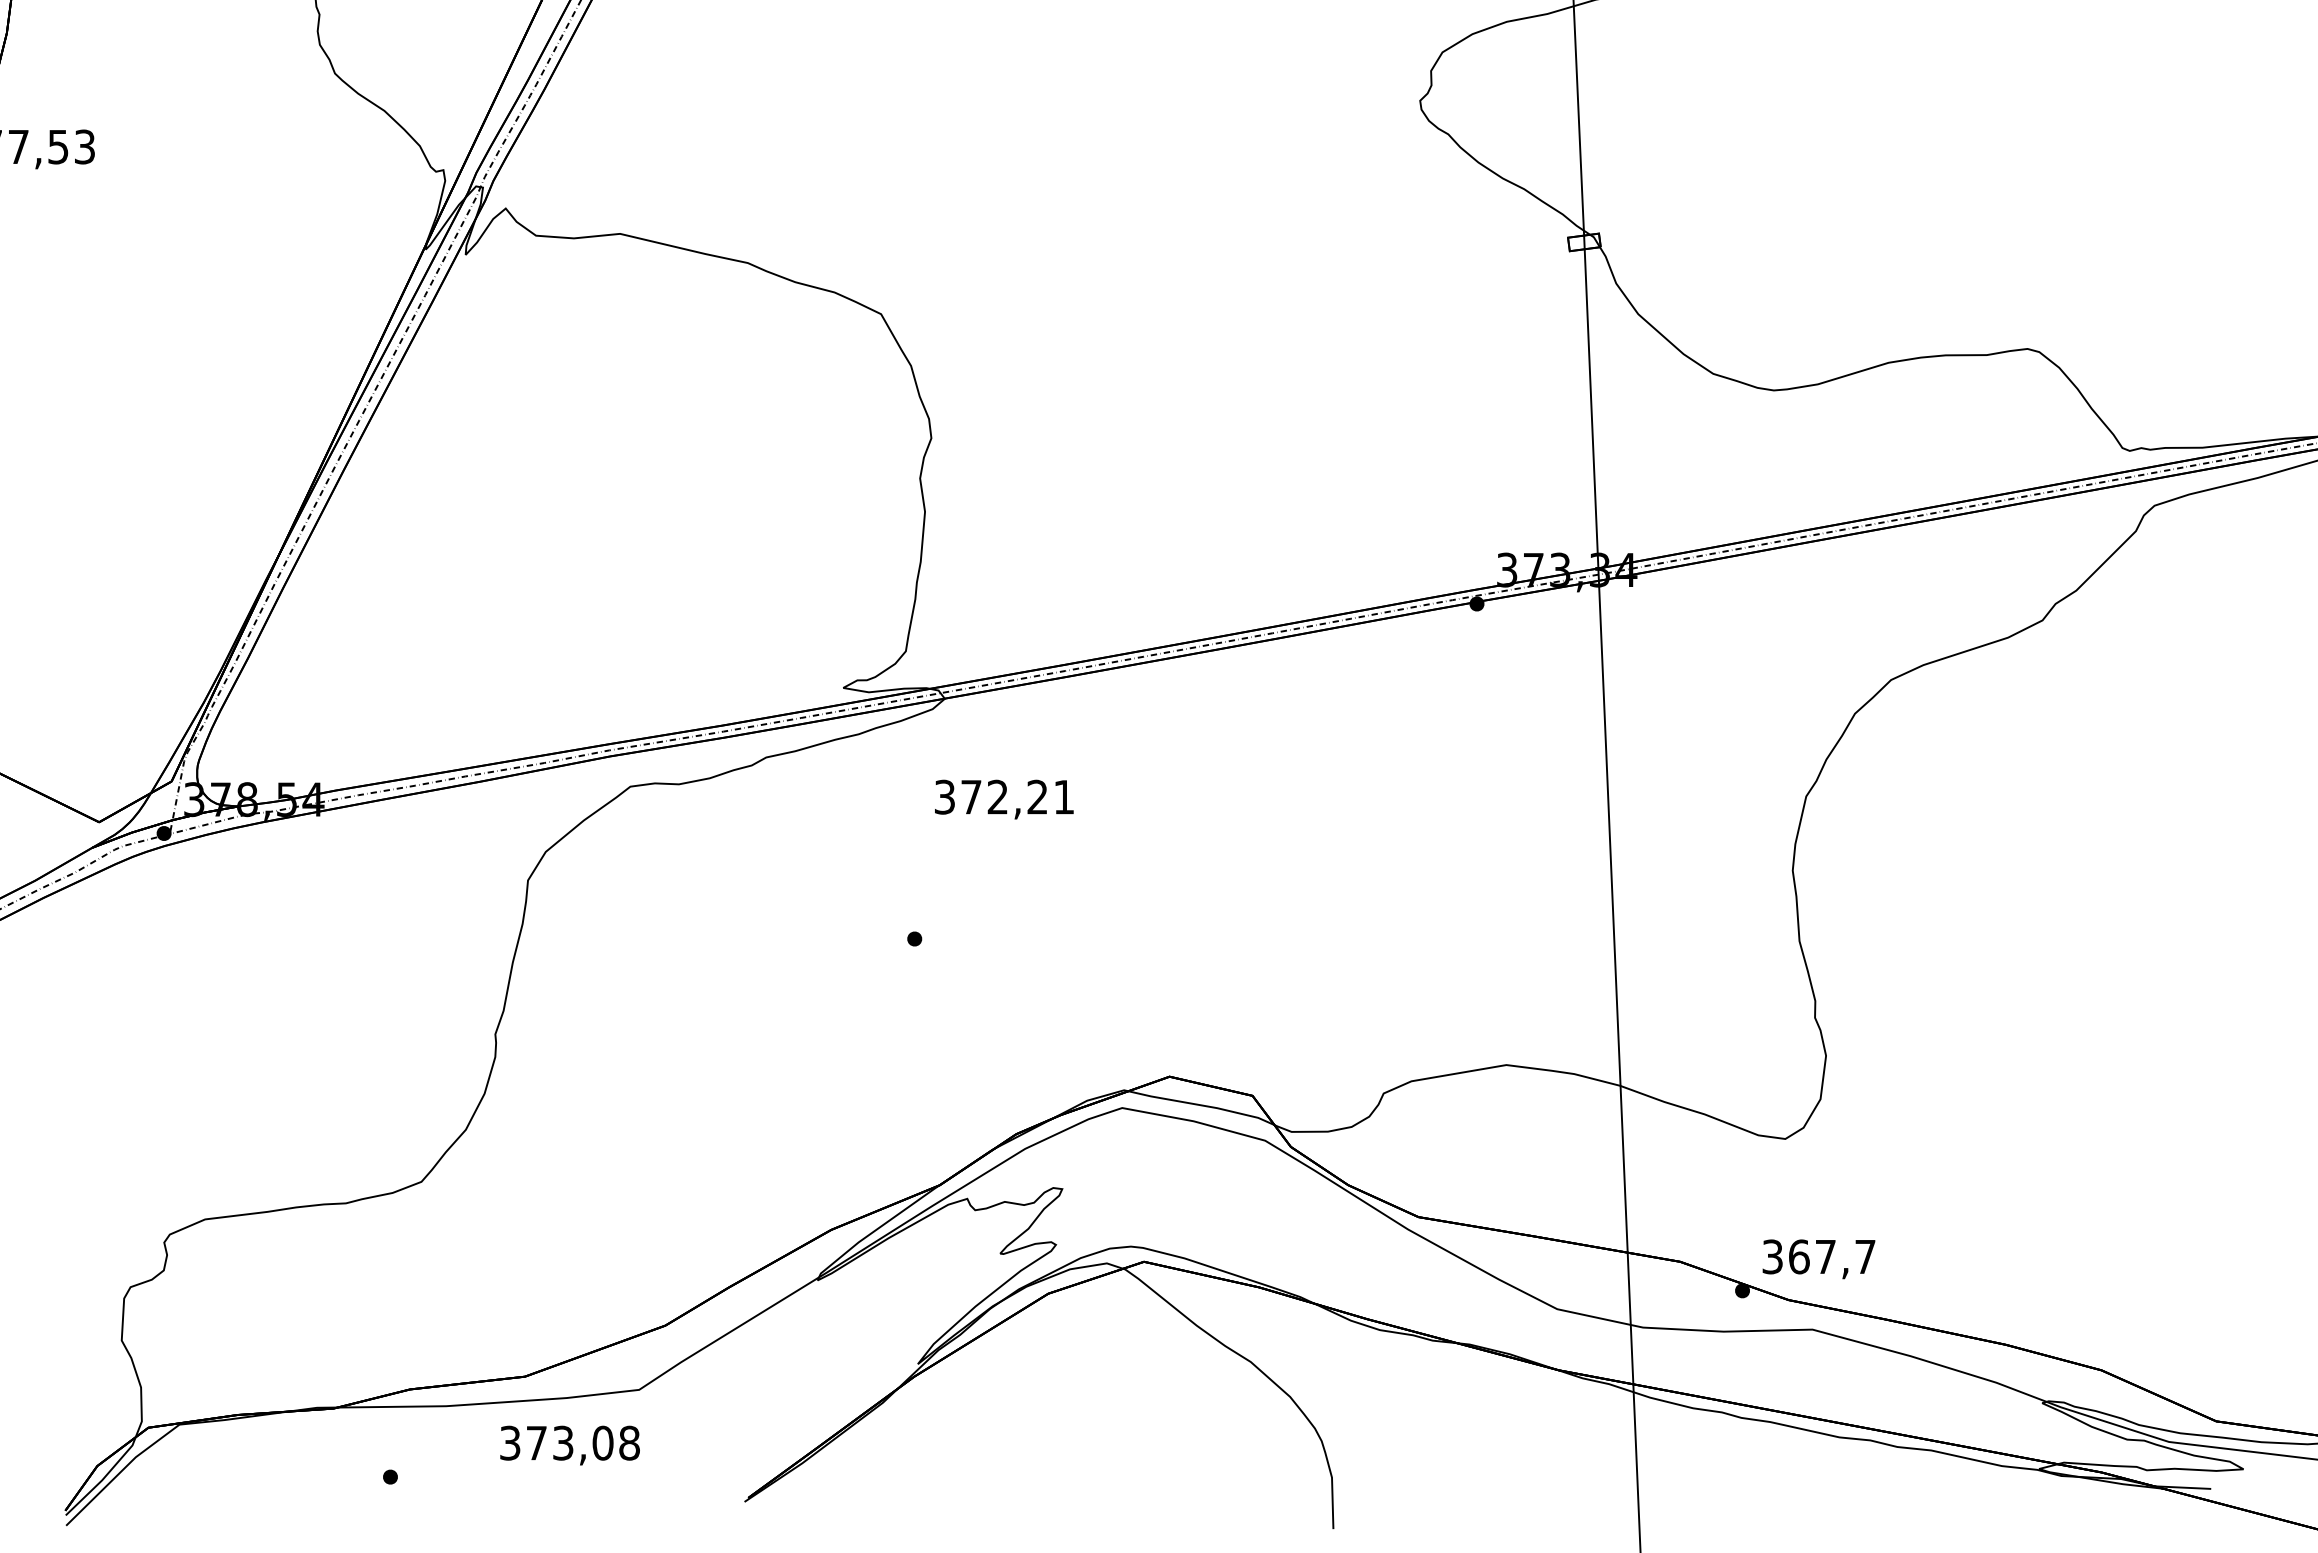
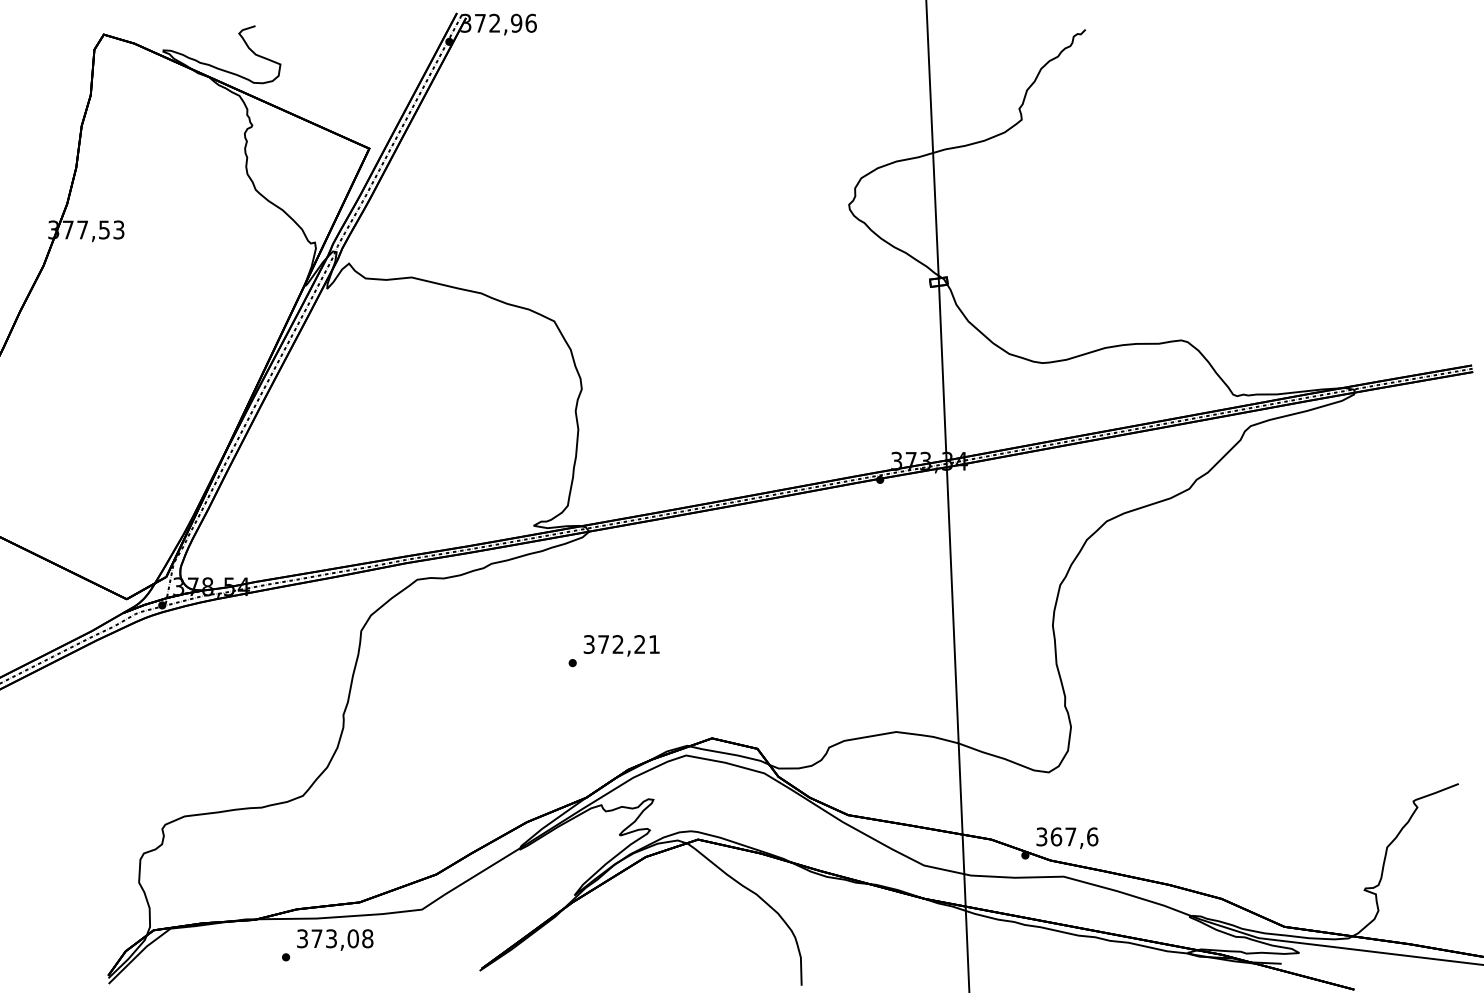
text: (1003, 798) -> (621, 645), moved
text: (1865, 1256) -> (1092, 836), 367,7 -> 367,6
text: (570, 1444) -> (335, 939), moved

